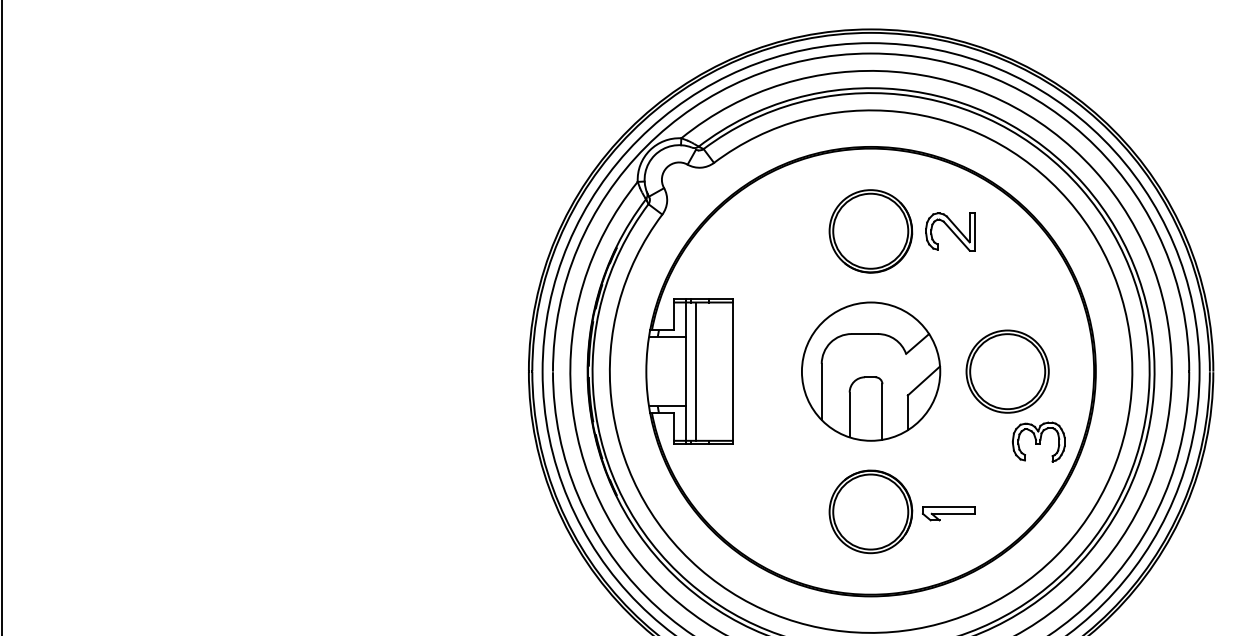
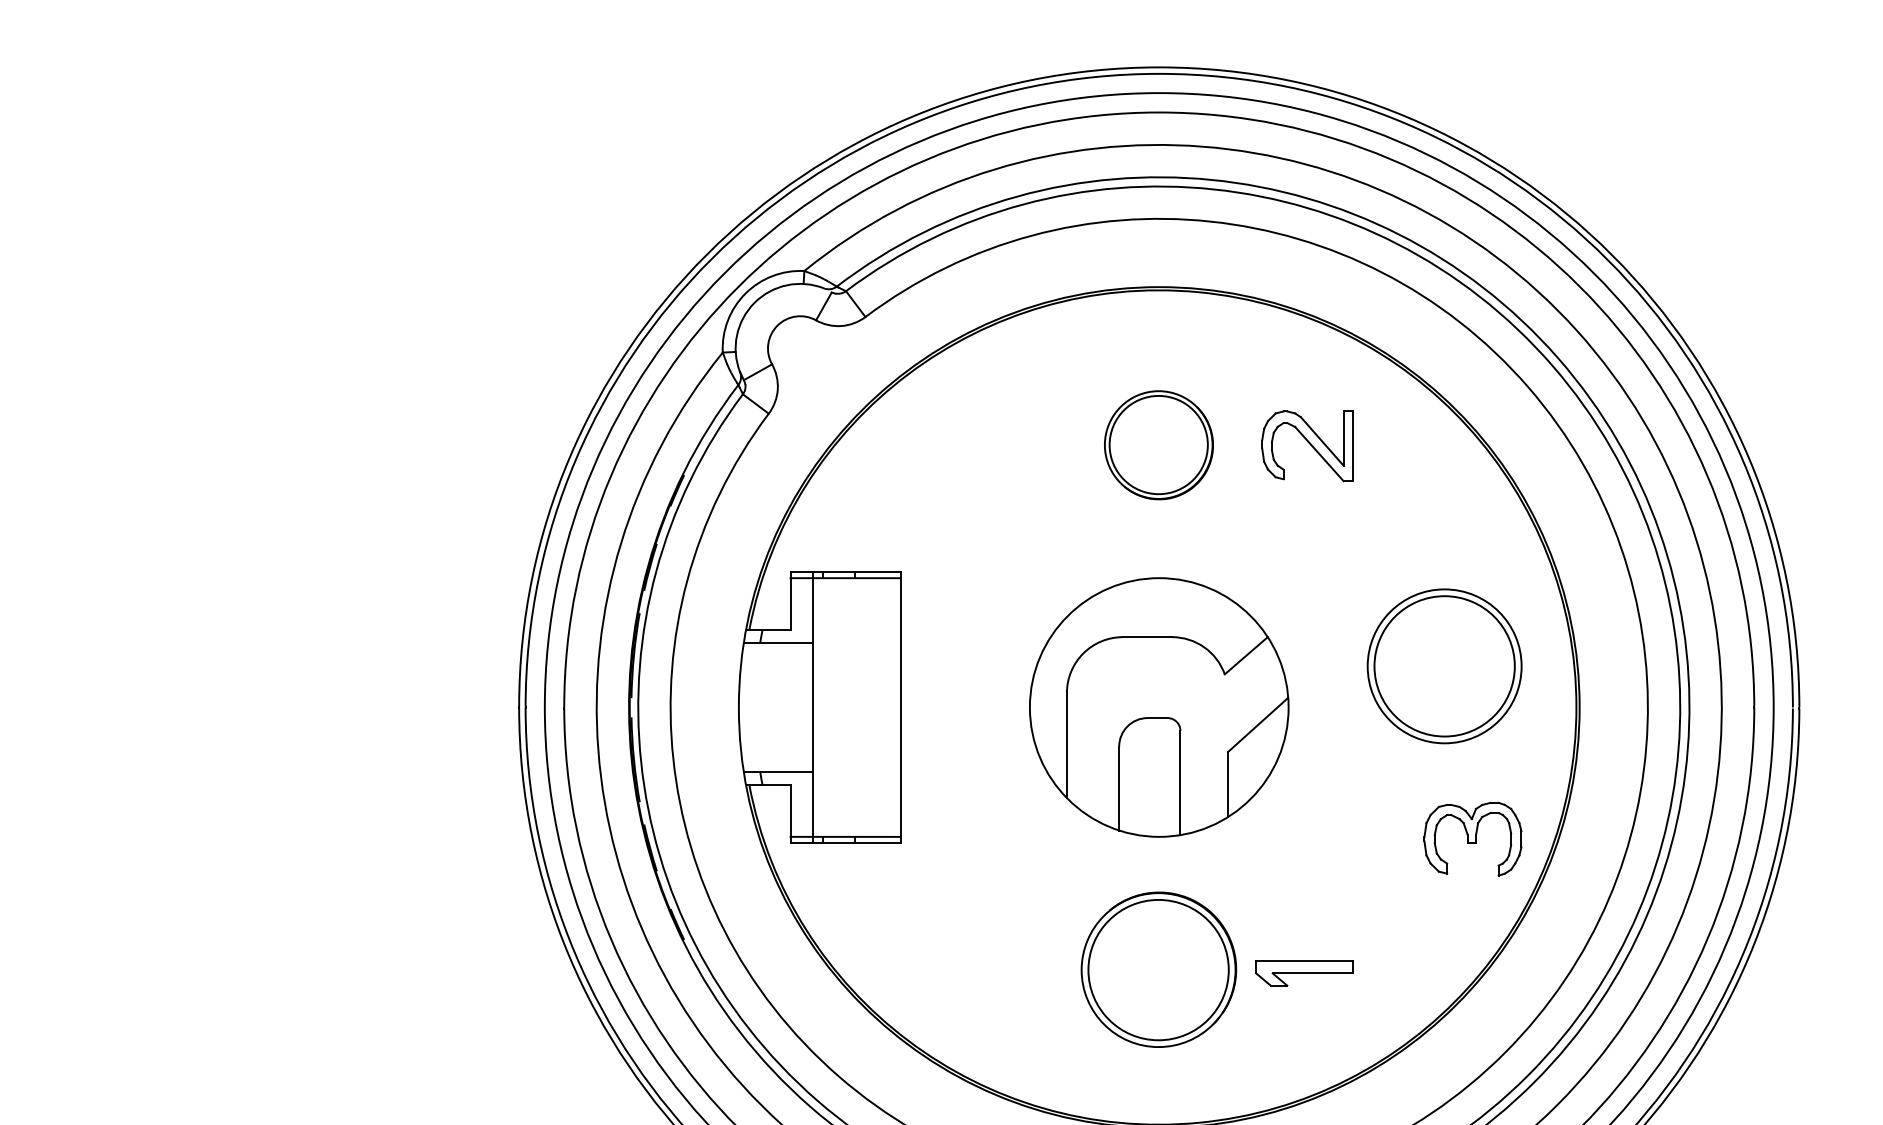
part: (870, 231) -> (1158, 445), size x0.7
line: (696, 371) -> (832, 707), removed
part: (1007, 371) -> (1444, 666), moved

